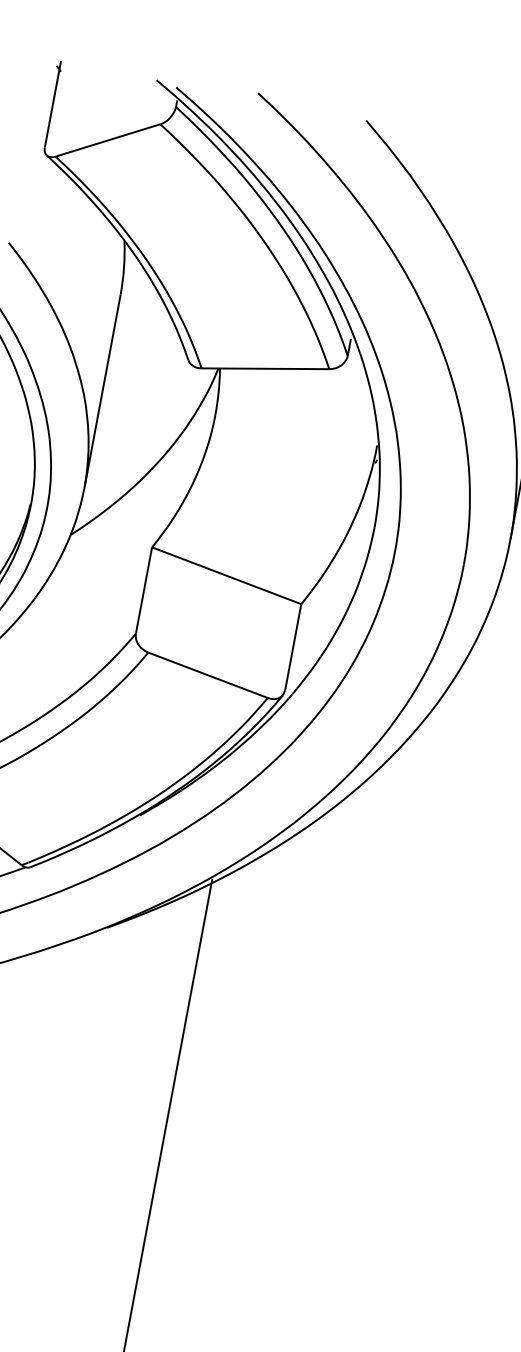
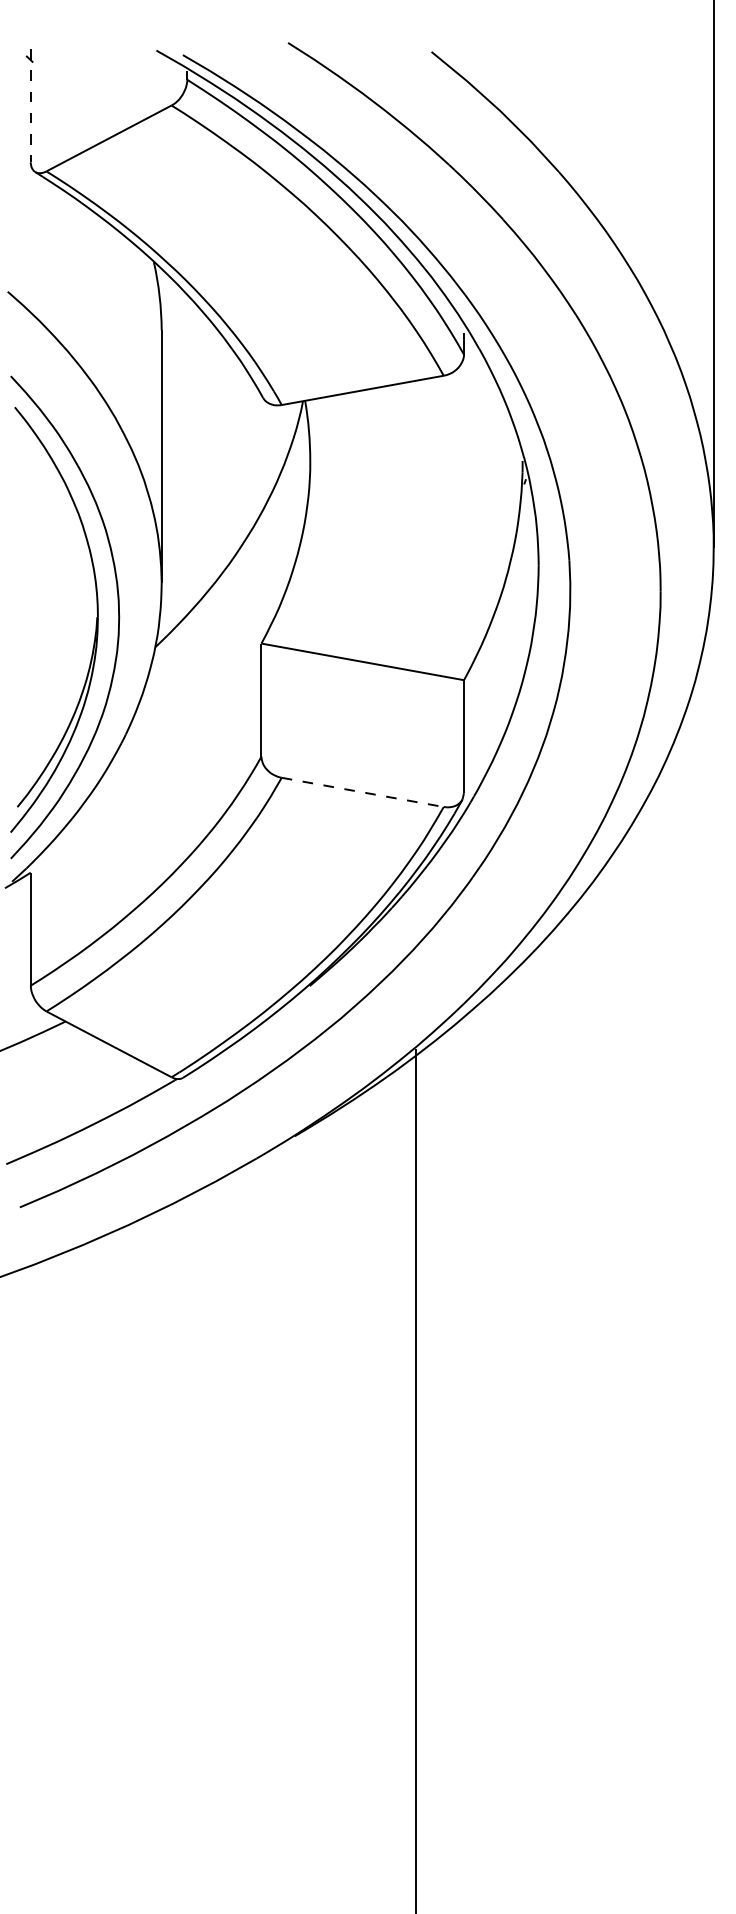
line: (52, 104) -> (30, 105), solid -> dashed
line: (208, 675) -> (363, 792), solid -> dashed

